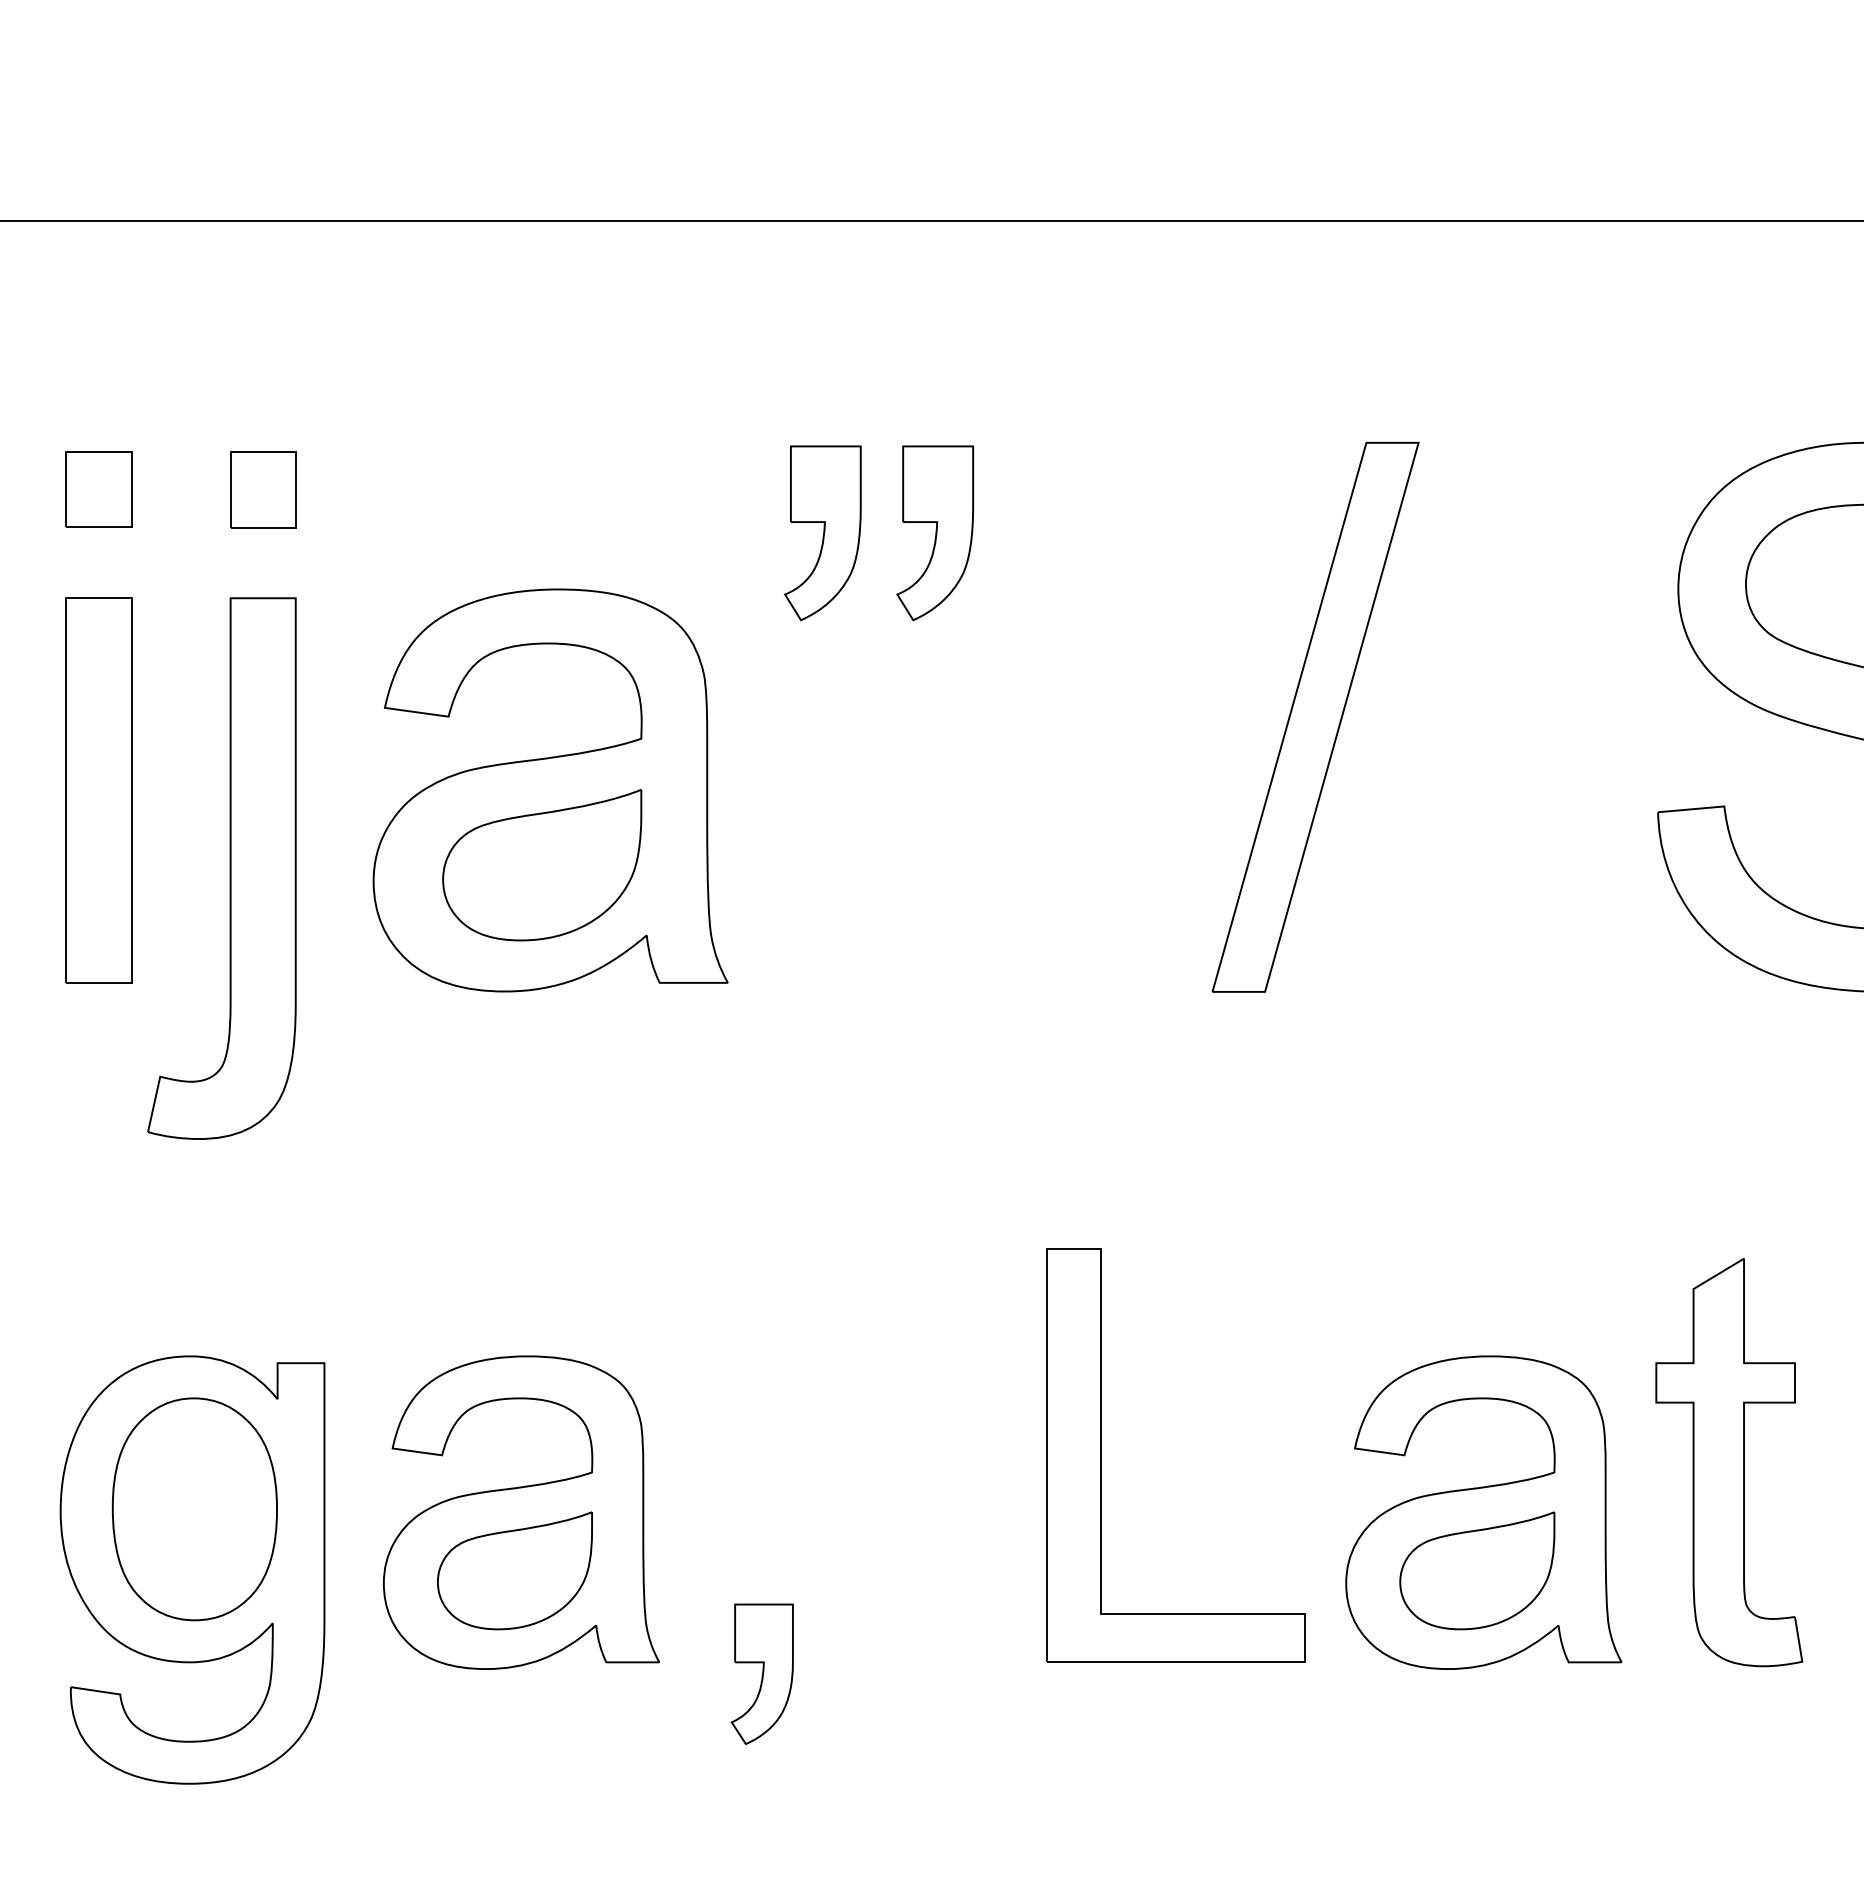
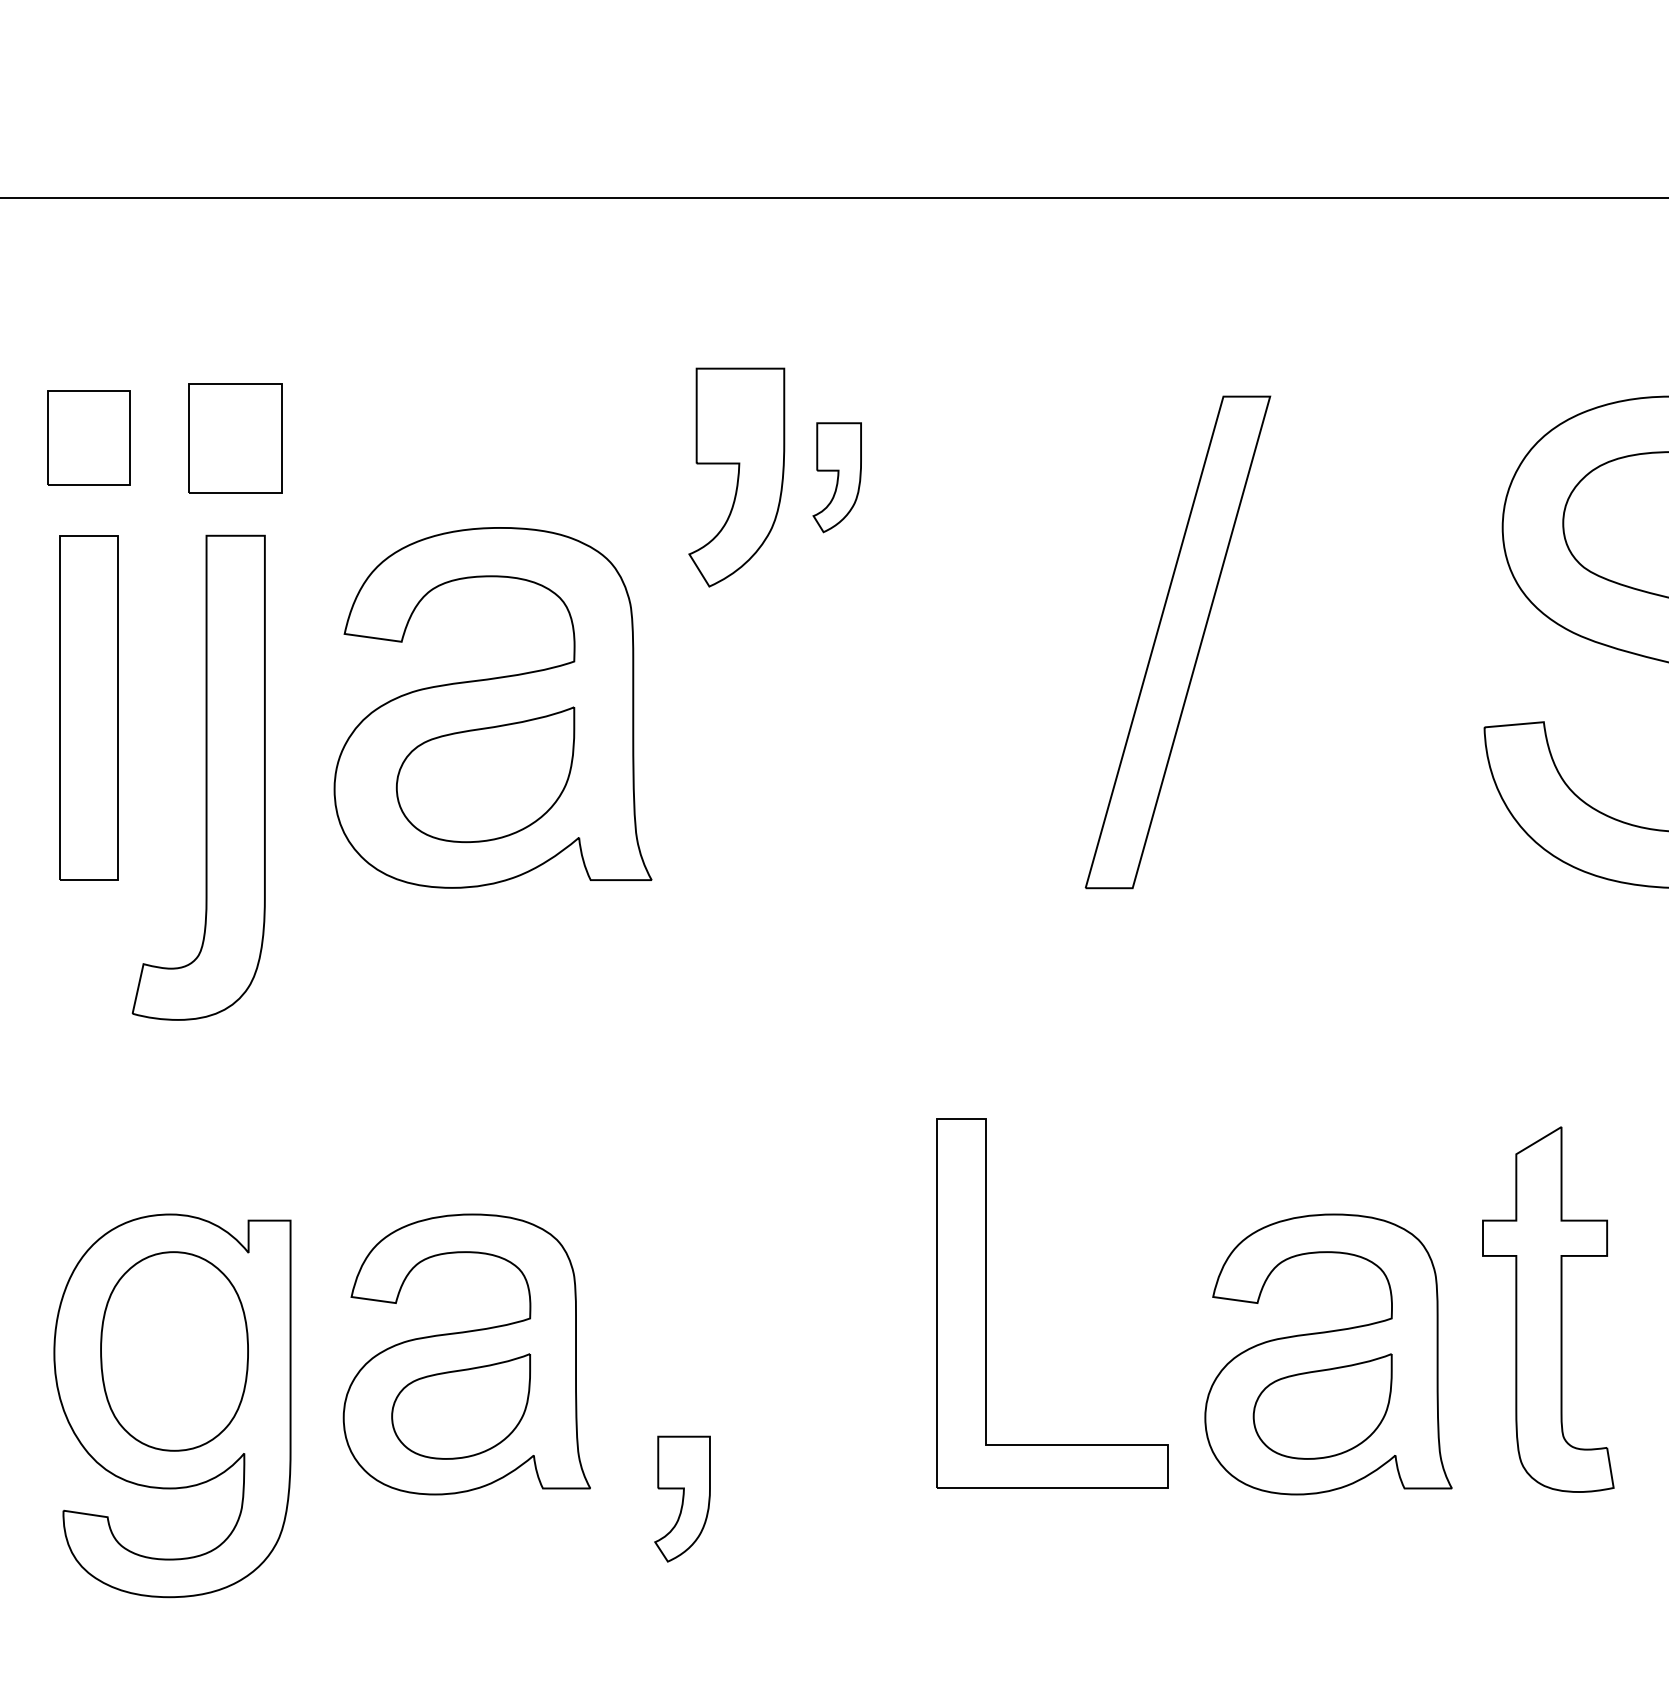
part: (98, 489) -> (88, 438), size x1.4
part: (263, 489) -> (235, 438), size x1.6
part: (822, 533) -> (736, 477), size x1.4
part: (934, 533) -> (836, 477), size x0.7

